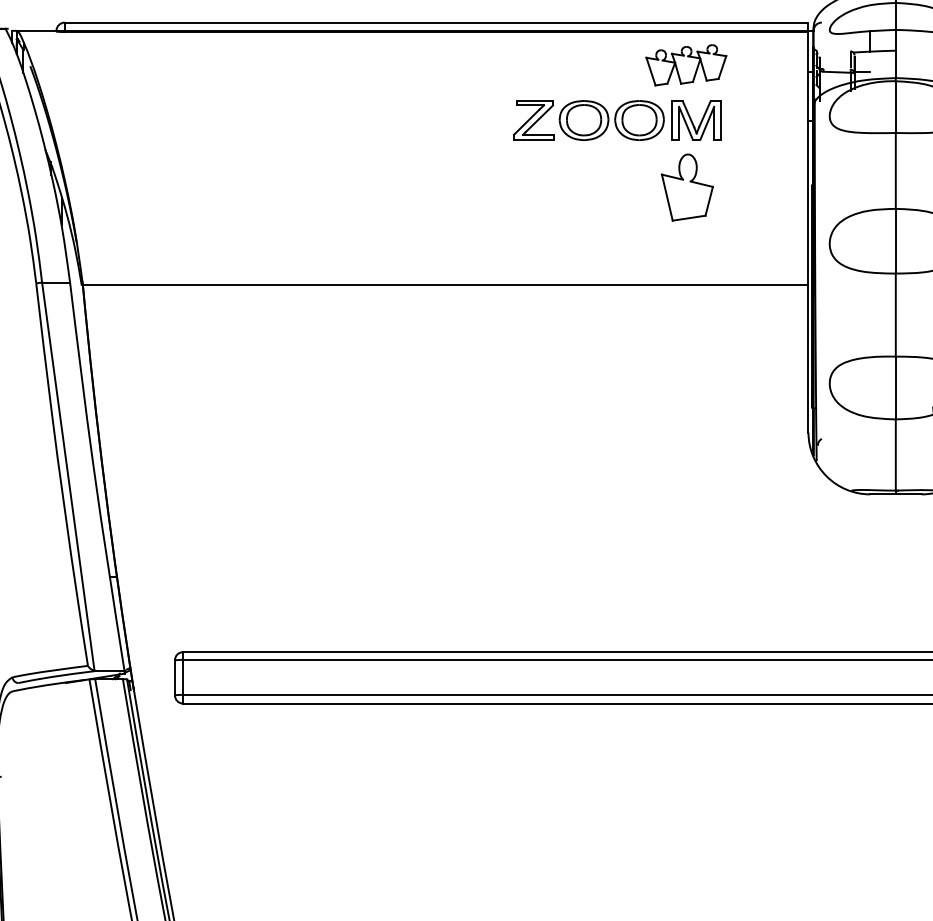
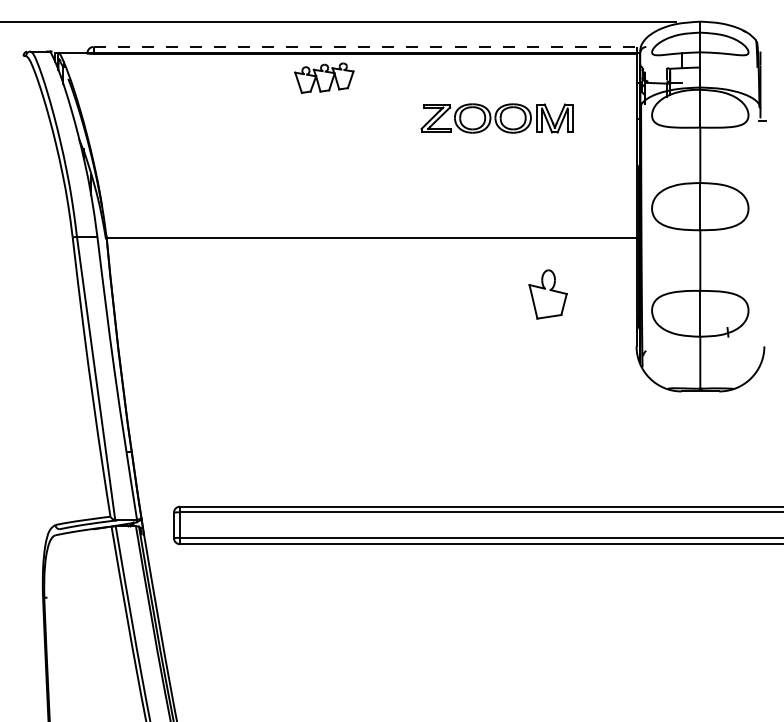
line: (437, 23) -> (365, 47), solid -> dashed
part: (686, 64) -> (324, 77), moved
part: (686, 187) -> (547, 294), moved

